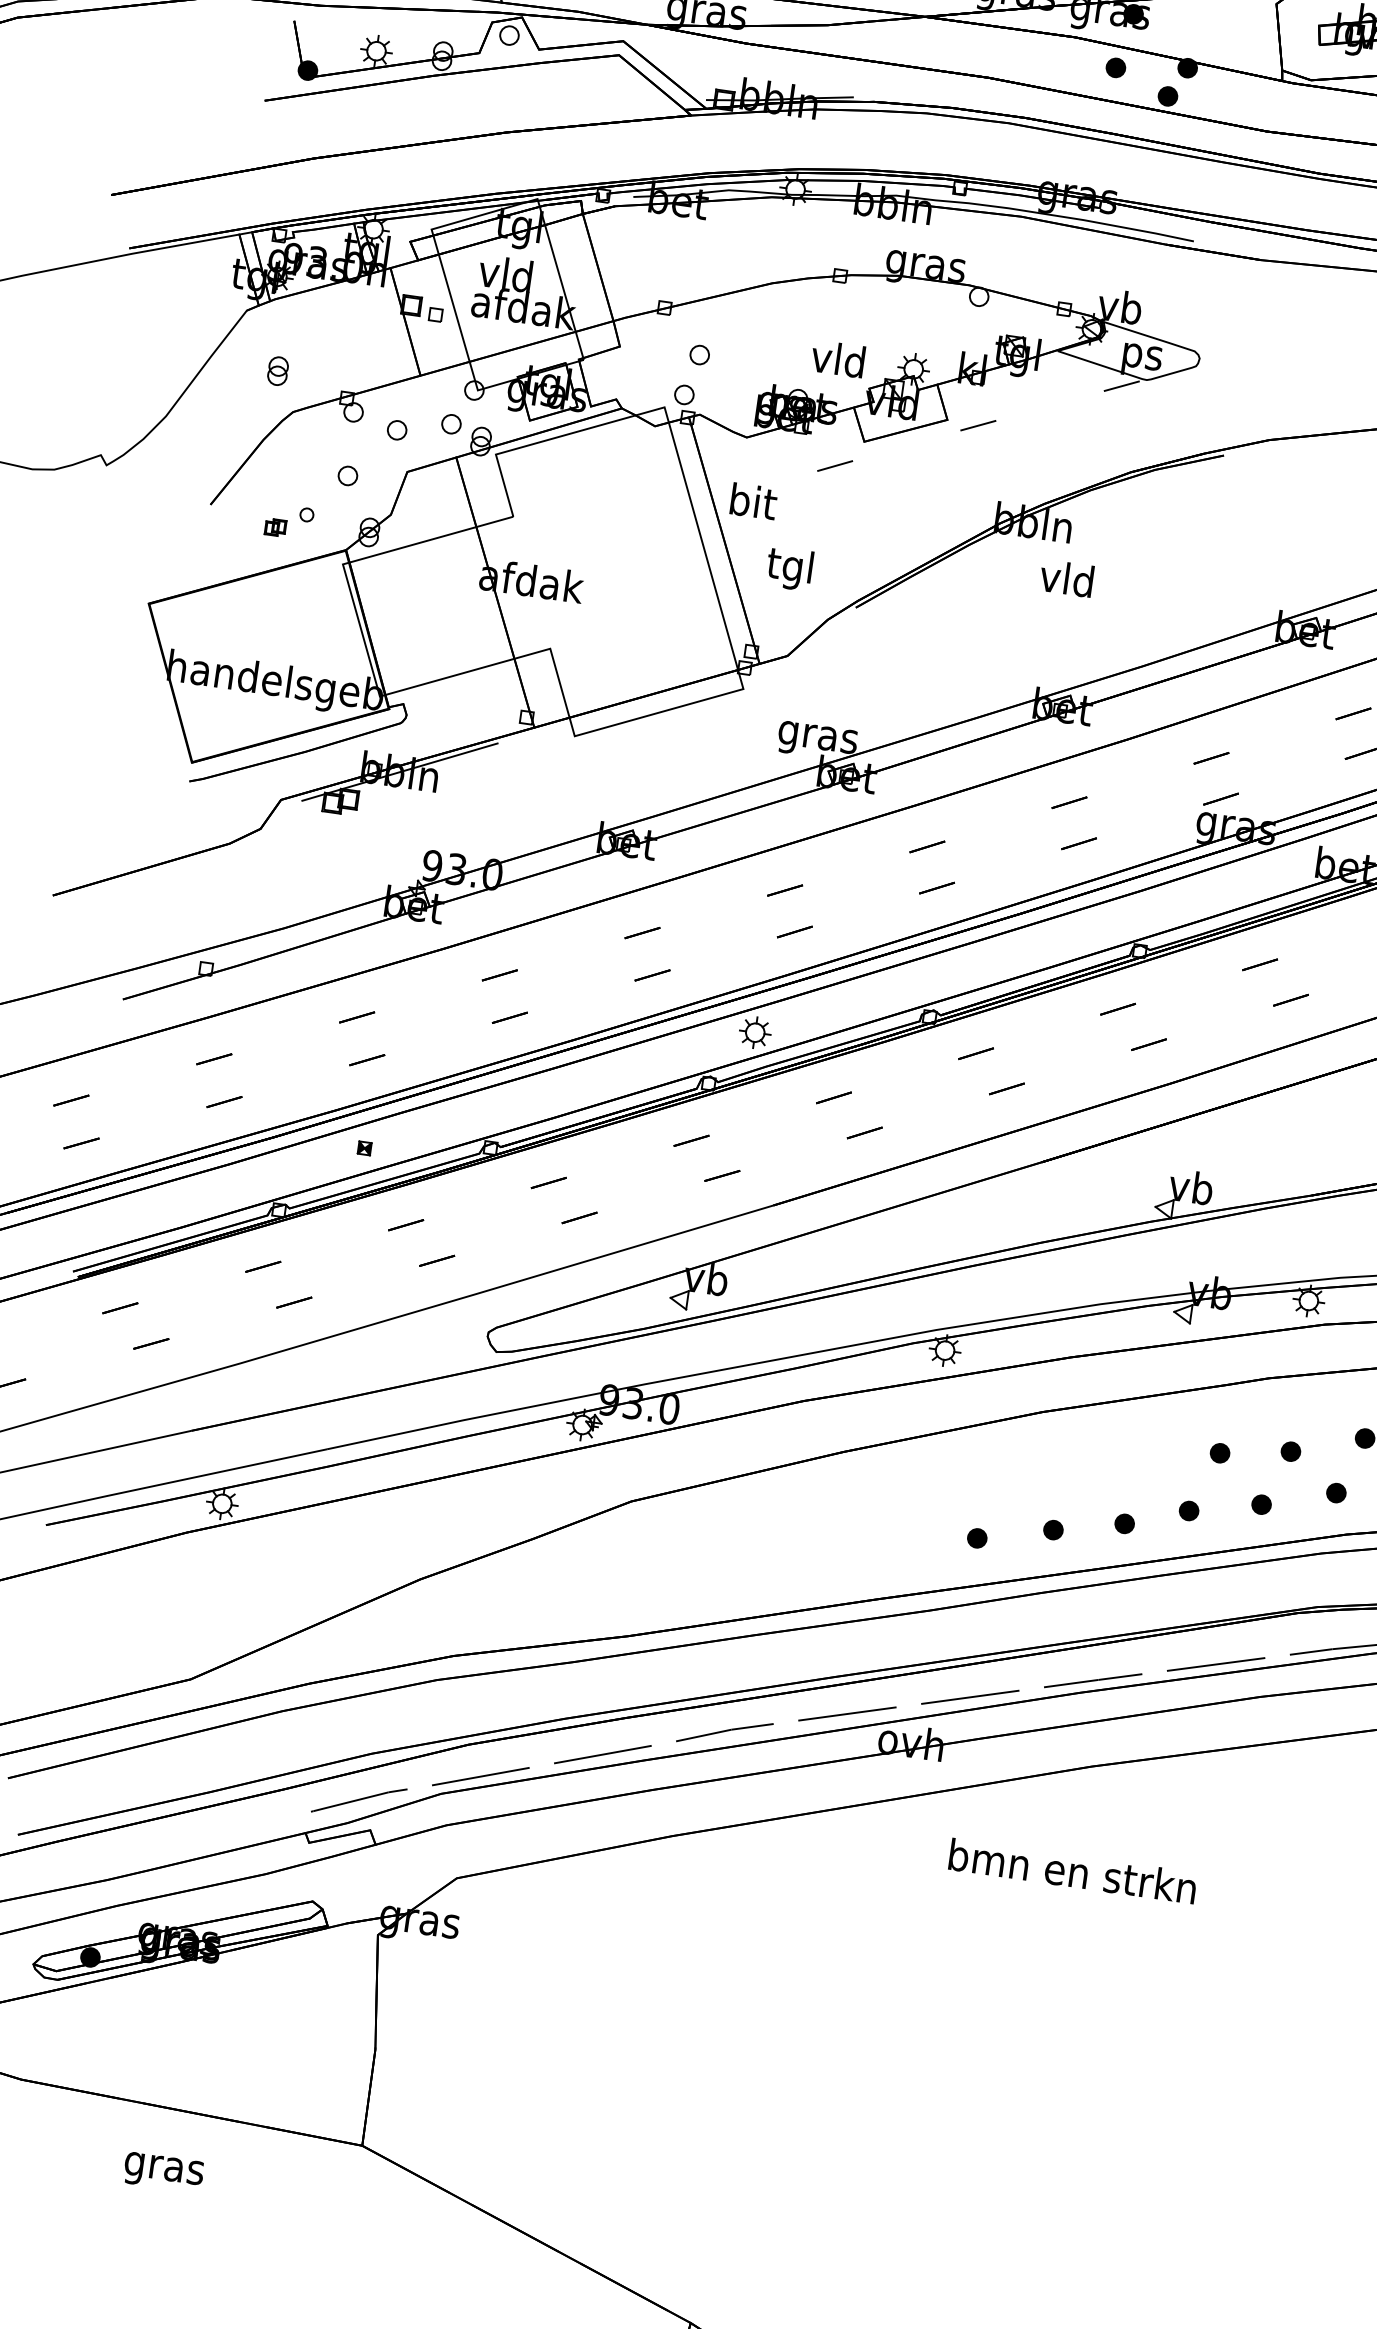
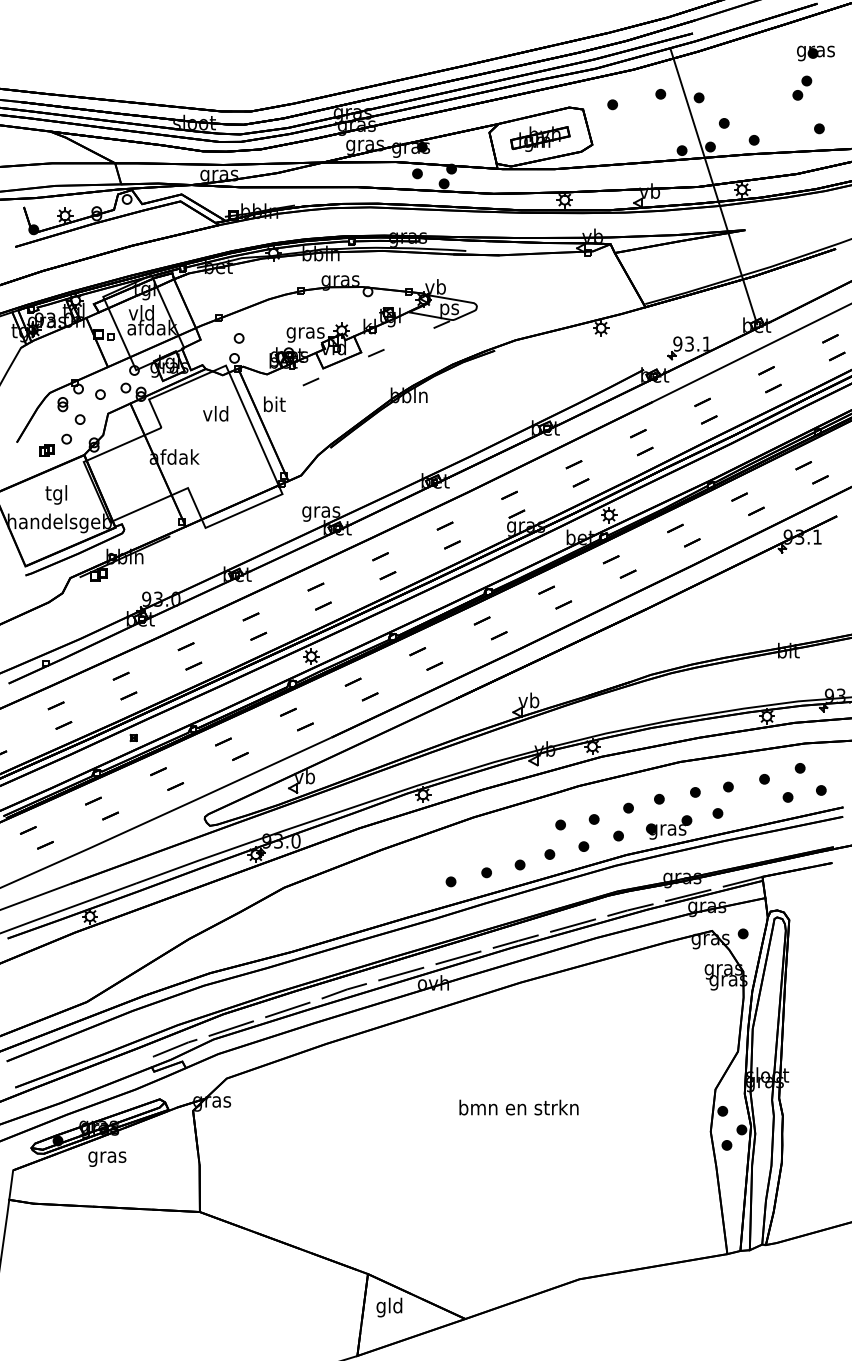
text: (838, 362) -> (305, 332), vld -> gras
part: (277, 370) -> (62, 404), moved
part: (289, 519) -> (55, 444), size x1.43
text: (790, 568) -> (56, 494), moved
text: (1066, 577) -> (215, 413), moved
text: (1071, 1870) -> (518, 1107), moved
text: (164, 2171) -> (107, 1158), moved

